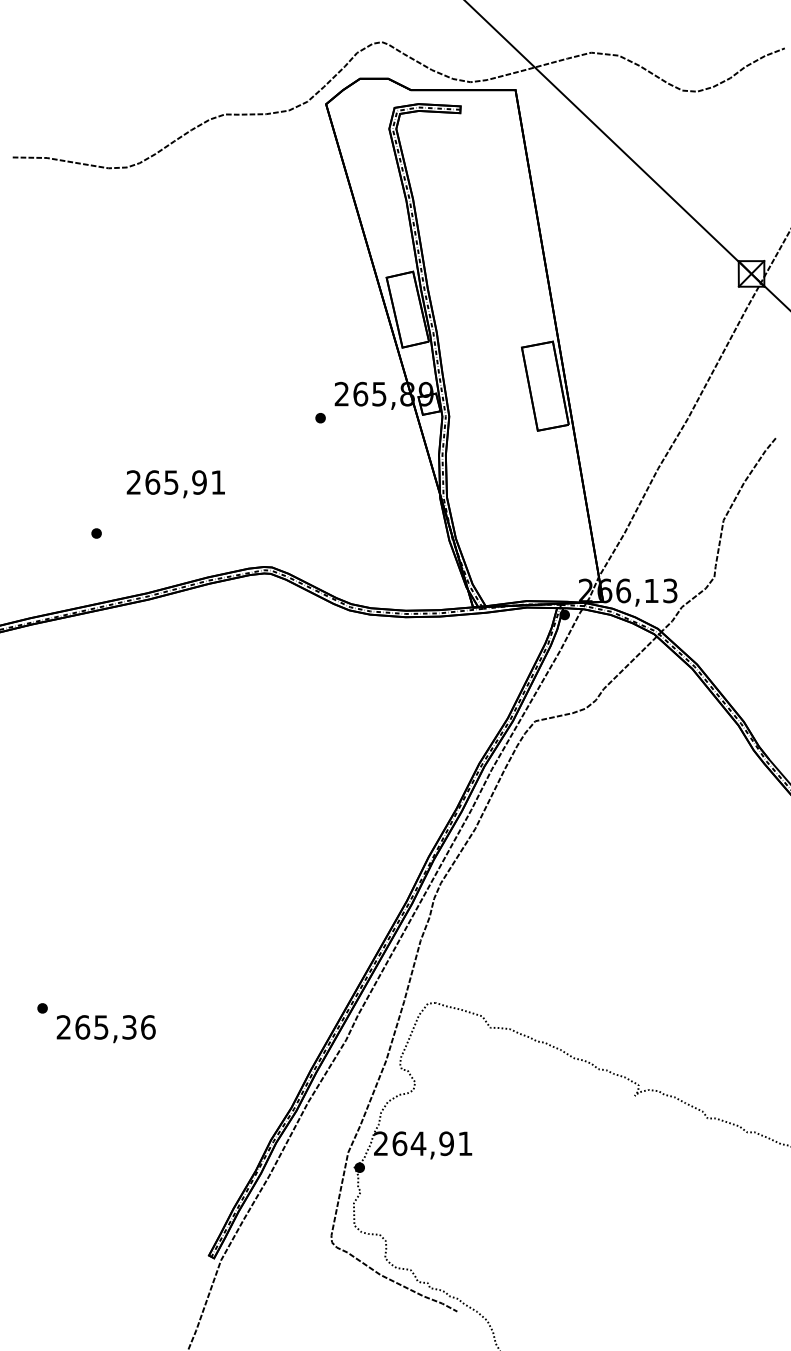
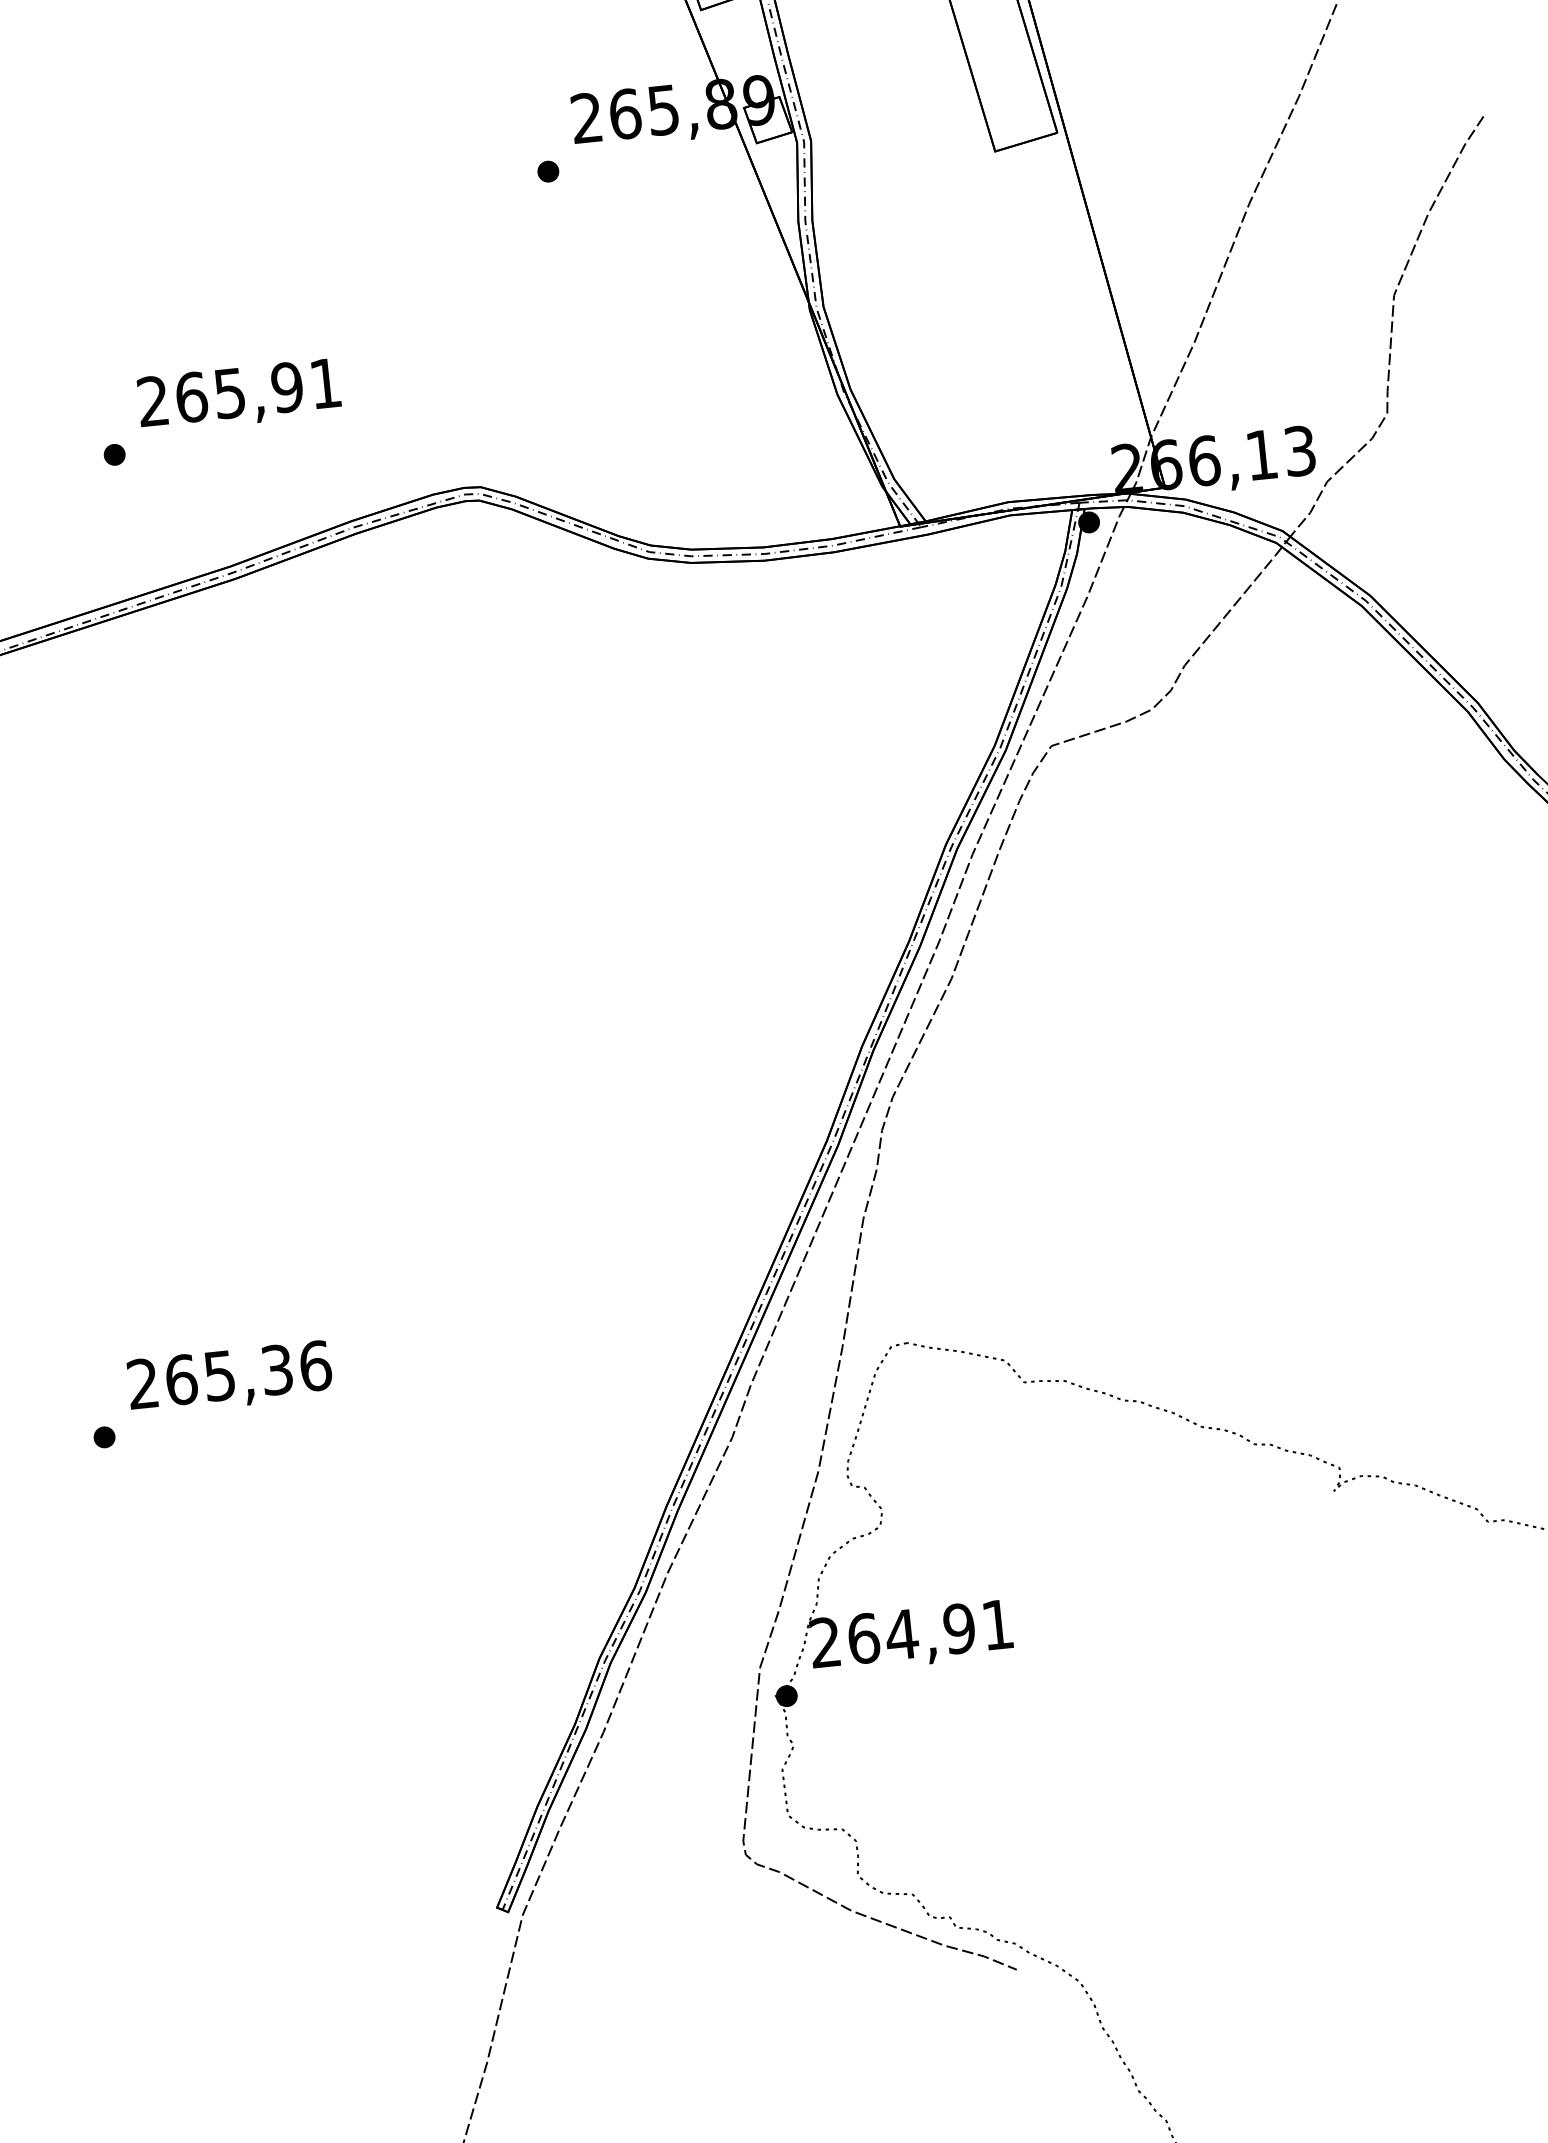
text: (175, 484) -> (238, 396), moved
text: (105, 1029) -> (228, 1379), moved

